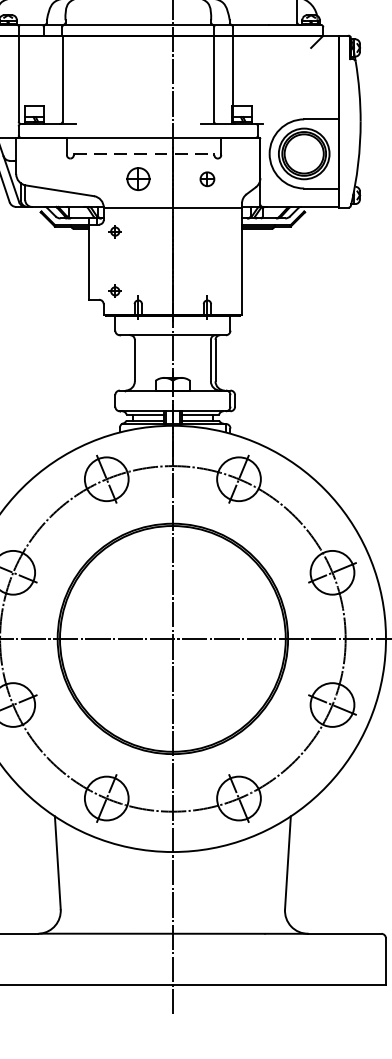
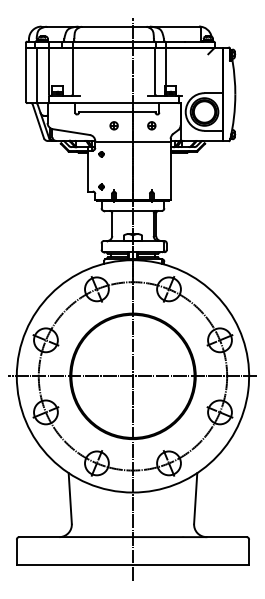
line: (144, 154) -> (117, 112), dashed -> solid
part: (137, 178) -> (113, 125), size x0.62

